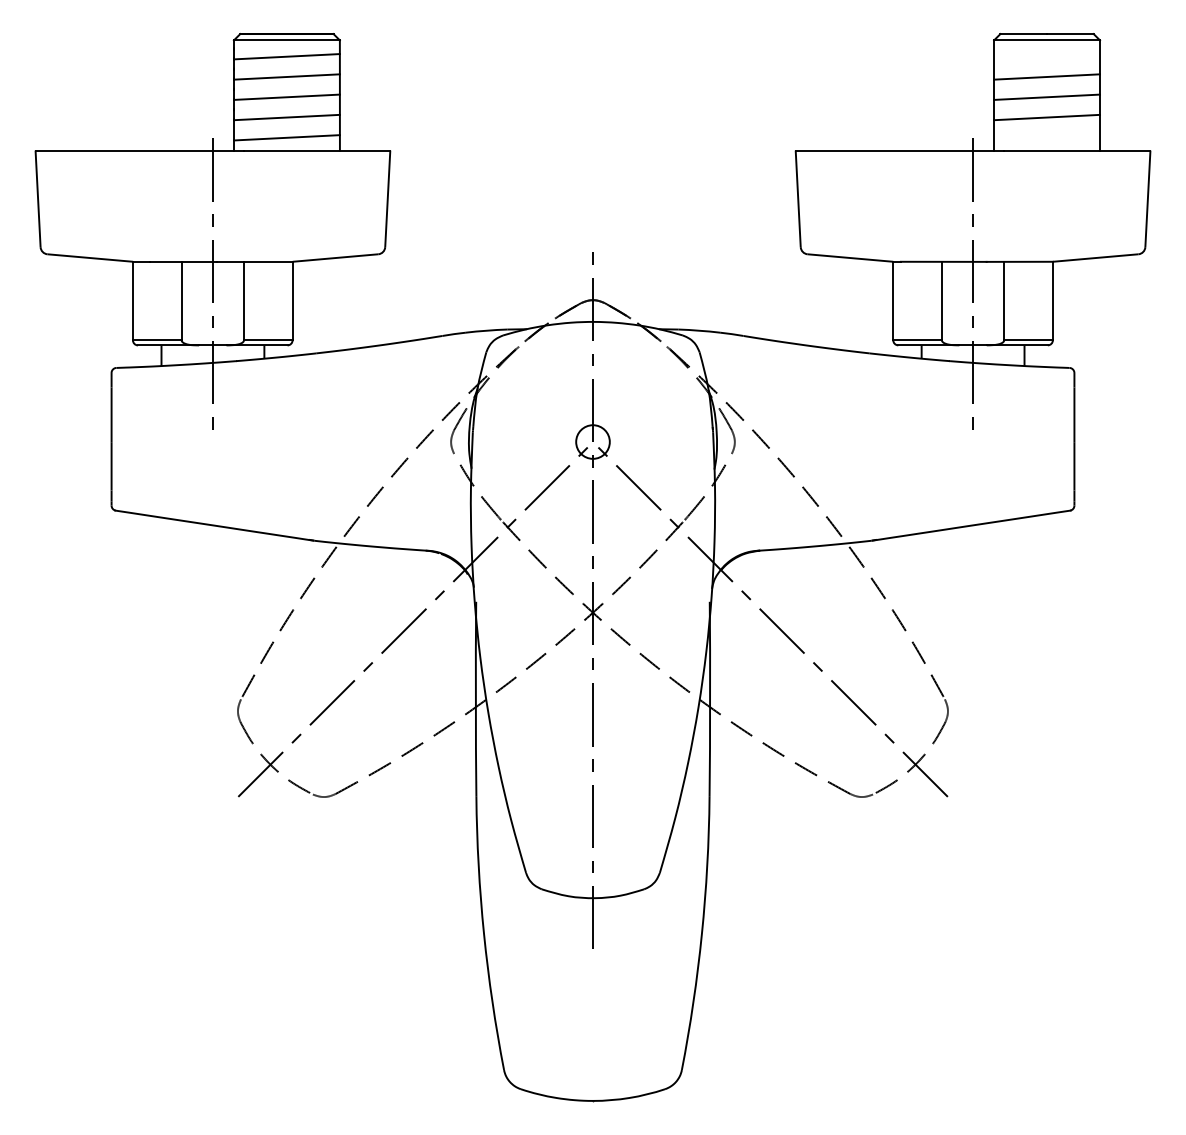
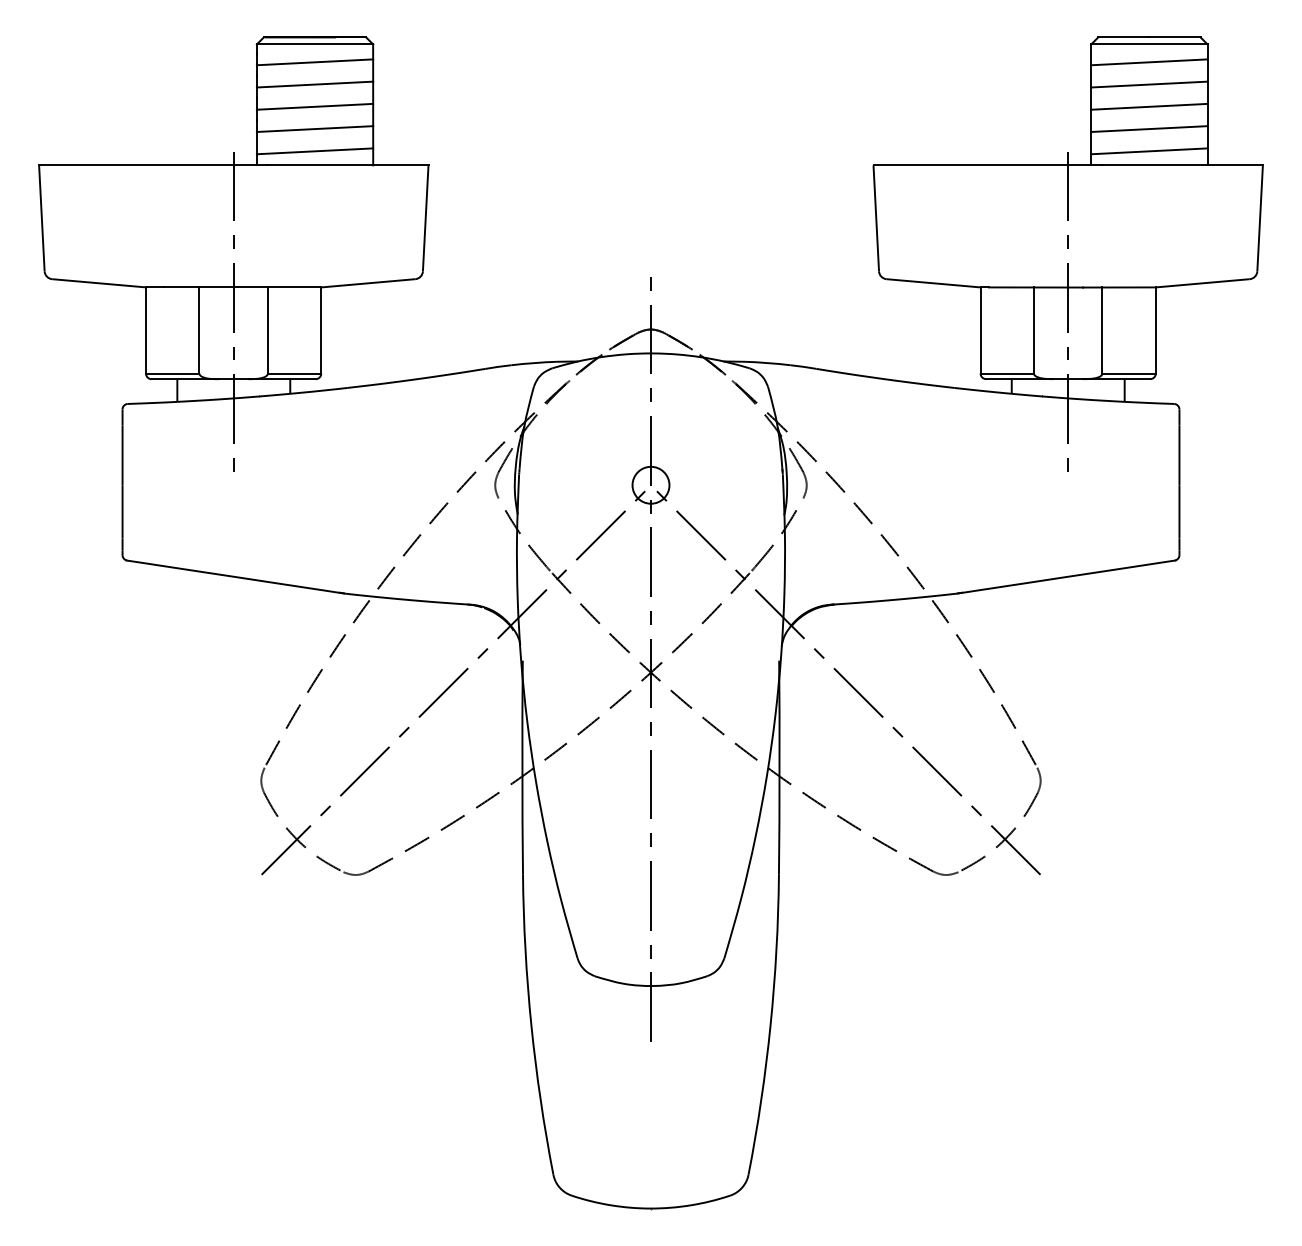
line: (1047, 56) -> (1149, 62), added
line: (1047, 137) -> (1149, 150), added

